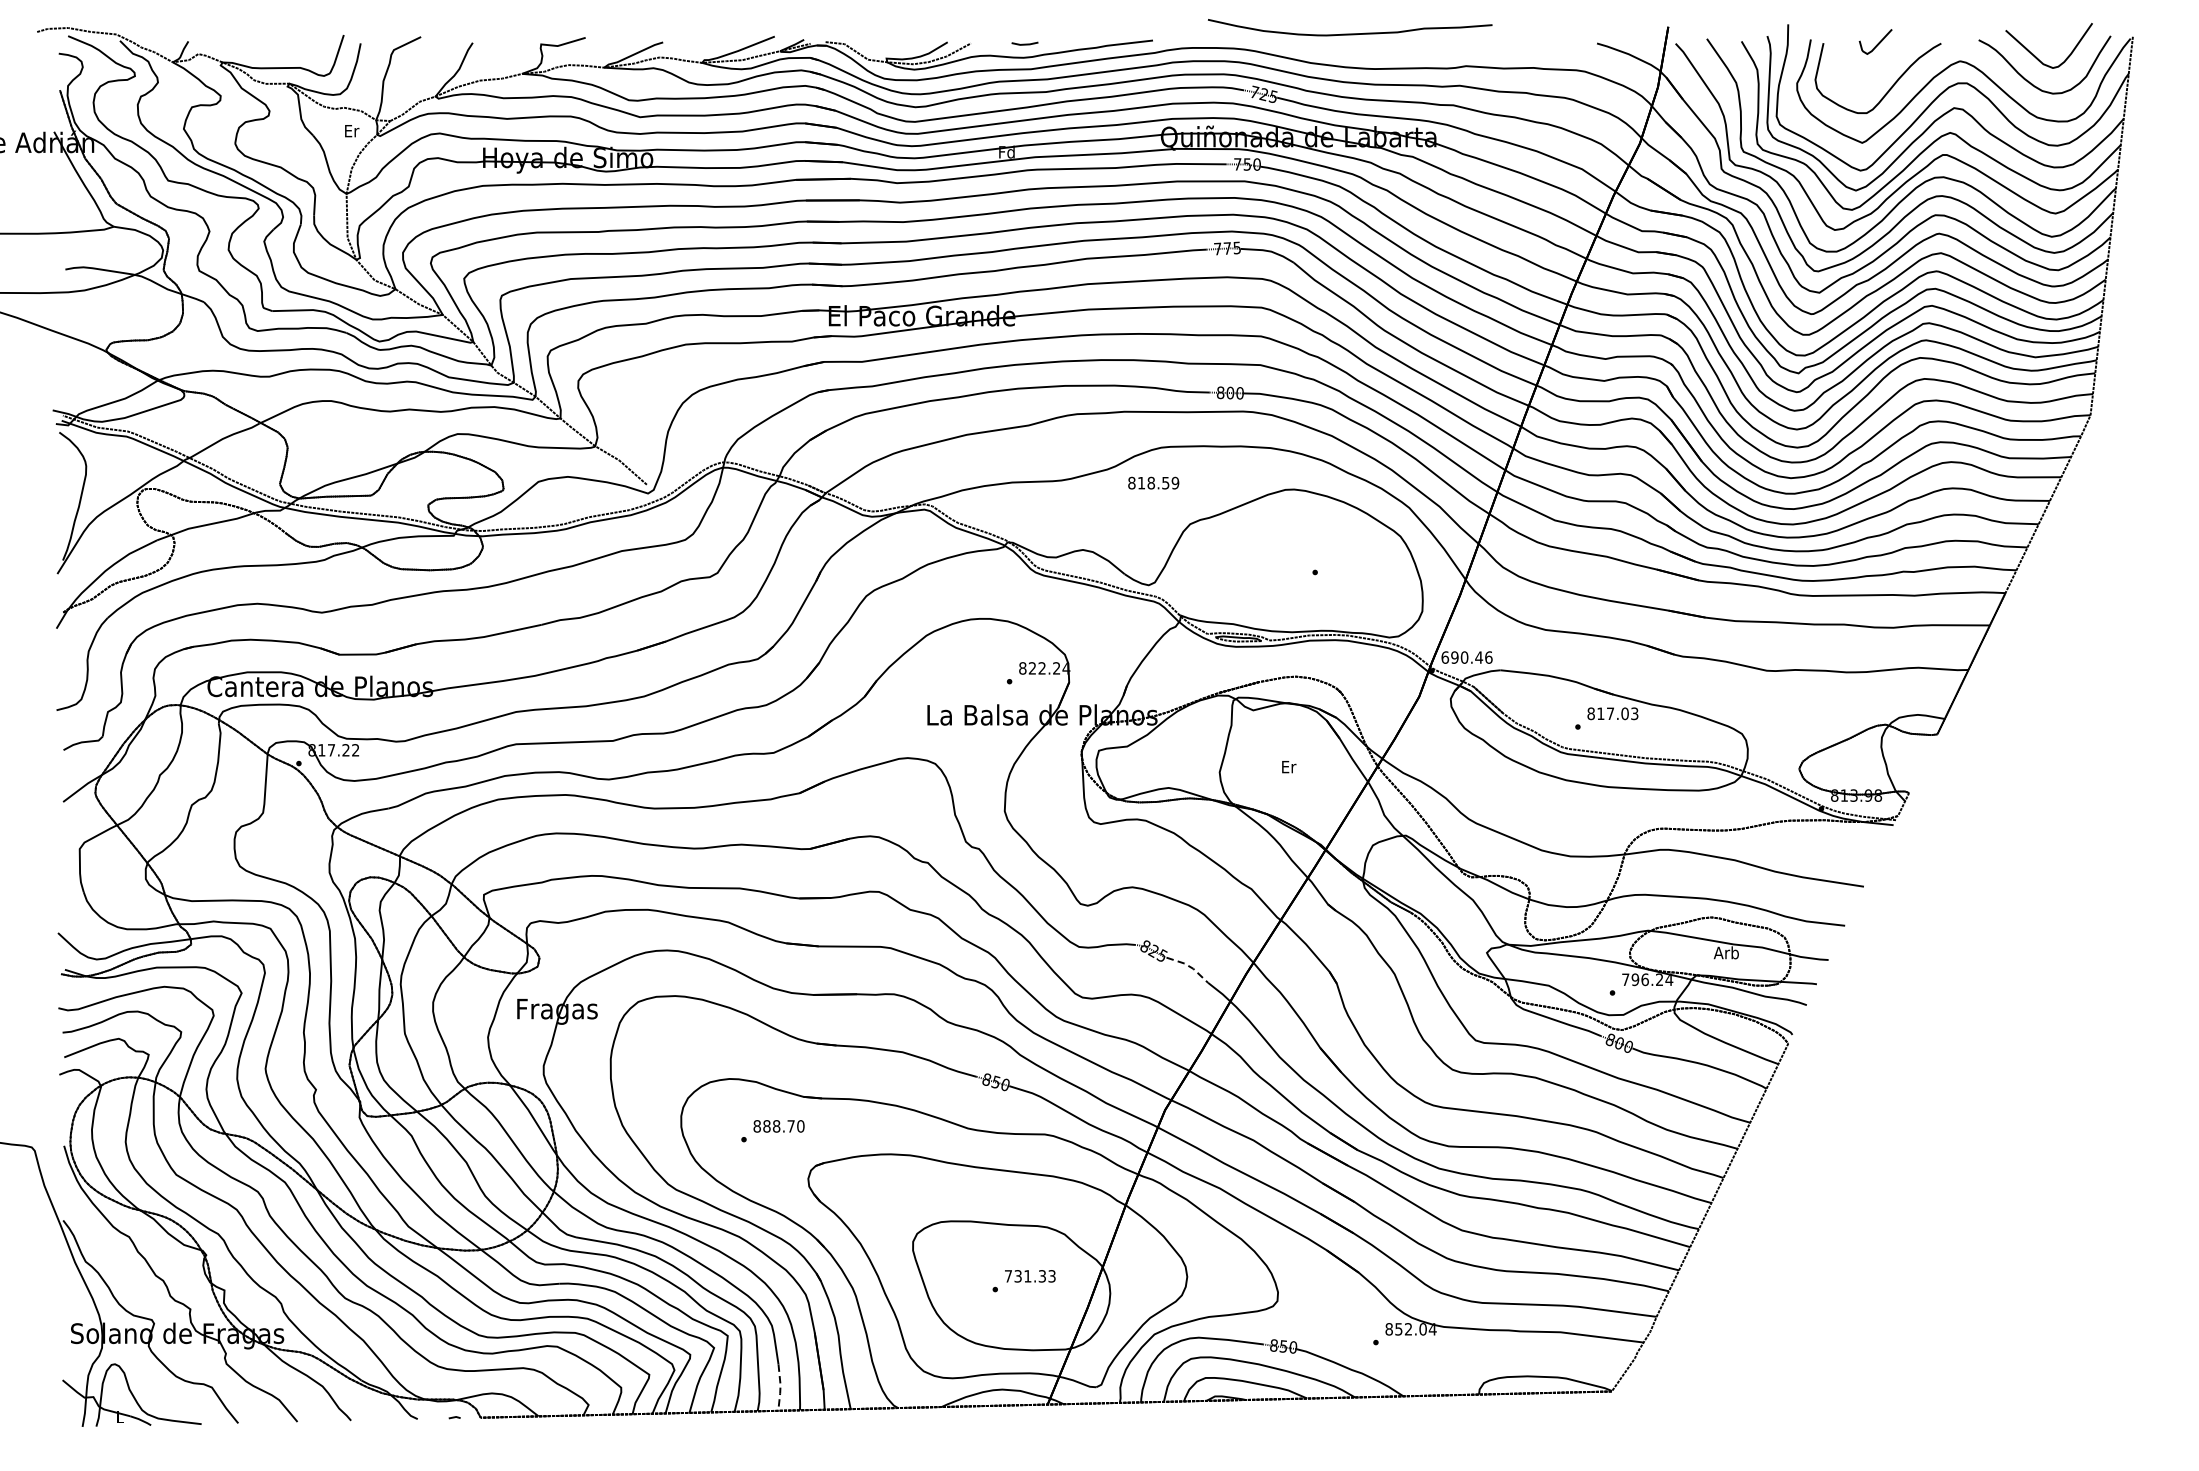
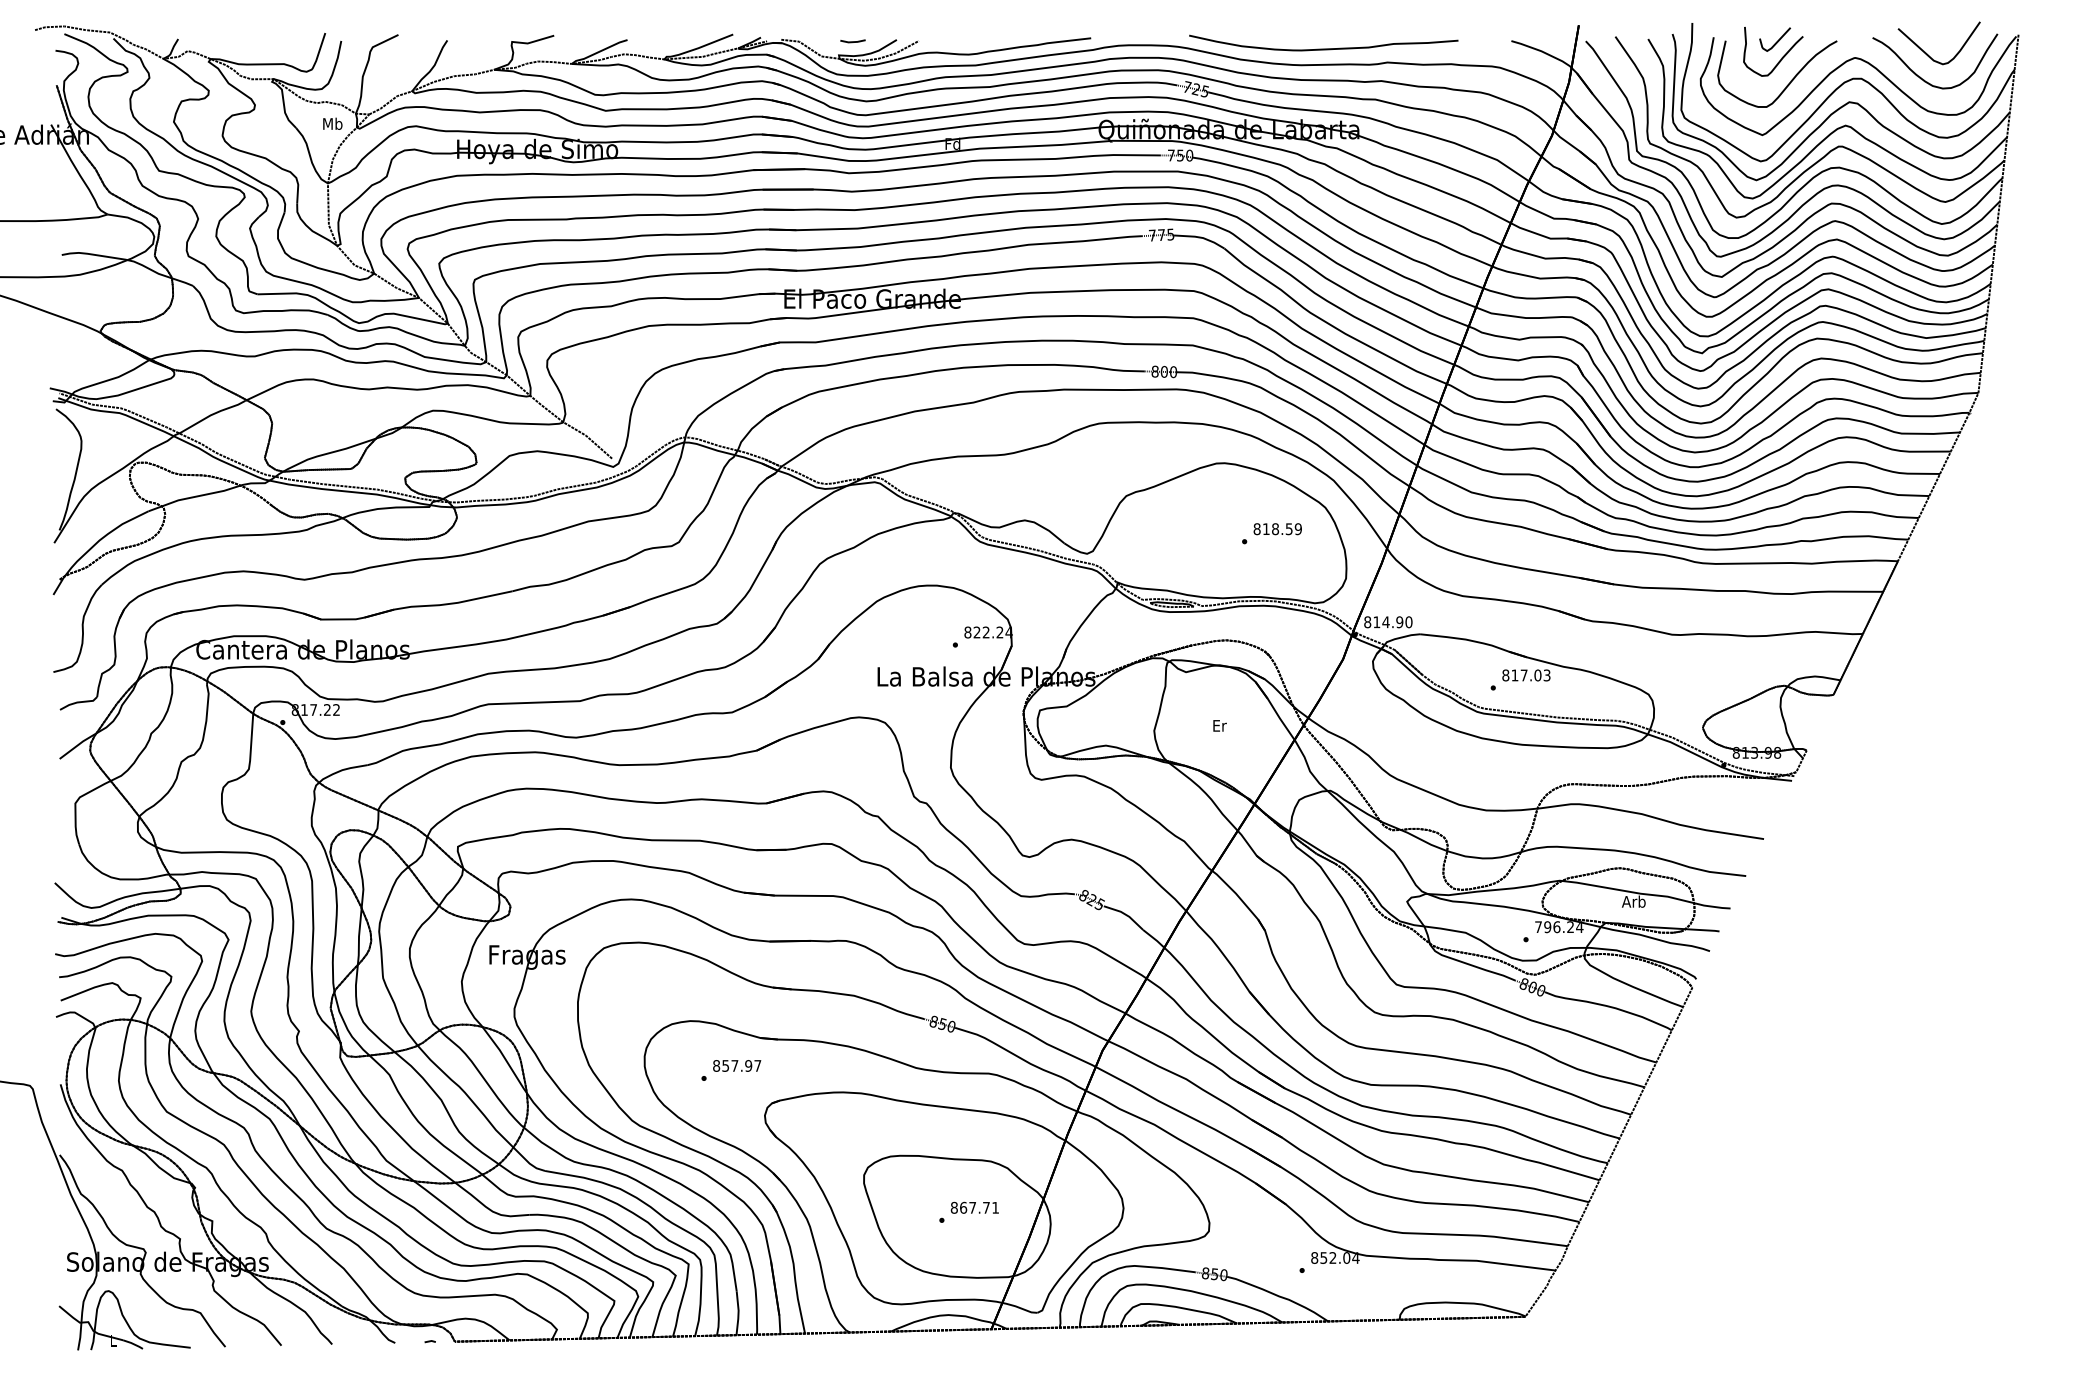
curve: (1349, 33) -> (1323, 48), moved
line: (1024, 43) -> (852, 41), moved
curve: (1882, 60) -> (1781, 57), added
text: (351, 130) -> (332, 123), Er -> Mb
text: (1153, 483) -> (1277, 529), moved
text: (1467, 657) -> (1388, 622), 690.46 -> 814.90
line: (1190, 966) -> (1126, 914), dashed -> solid
text: (783, 1125) -> (741, 1065), 888.70 -> 857.97
text: (1029, 1275) -> (974, 1207), 731.33 -> 867.71
line: (780, 1387) -> (738, 1313), dashed -> solid

